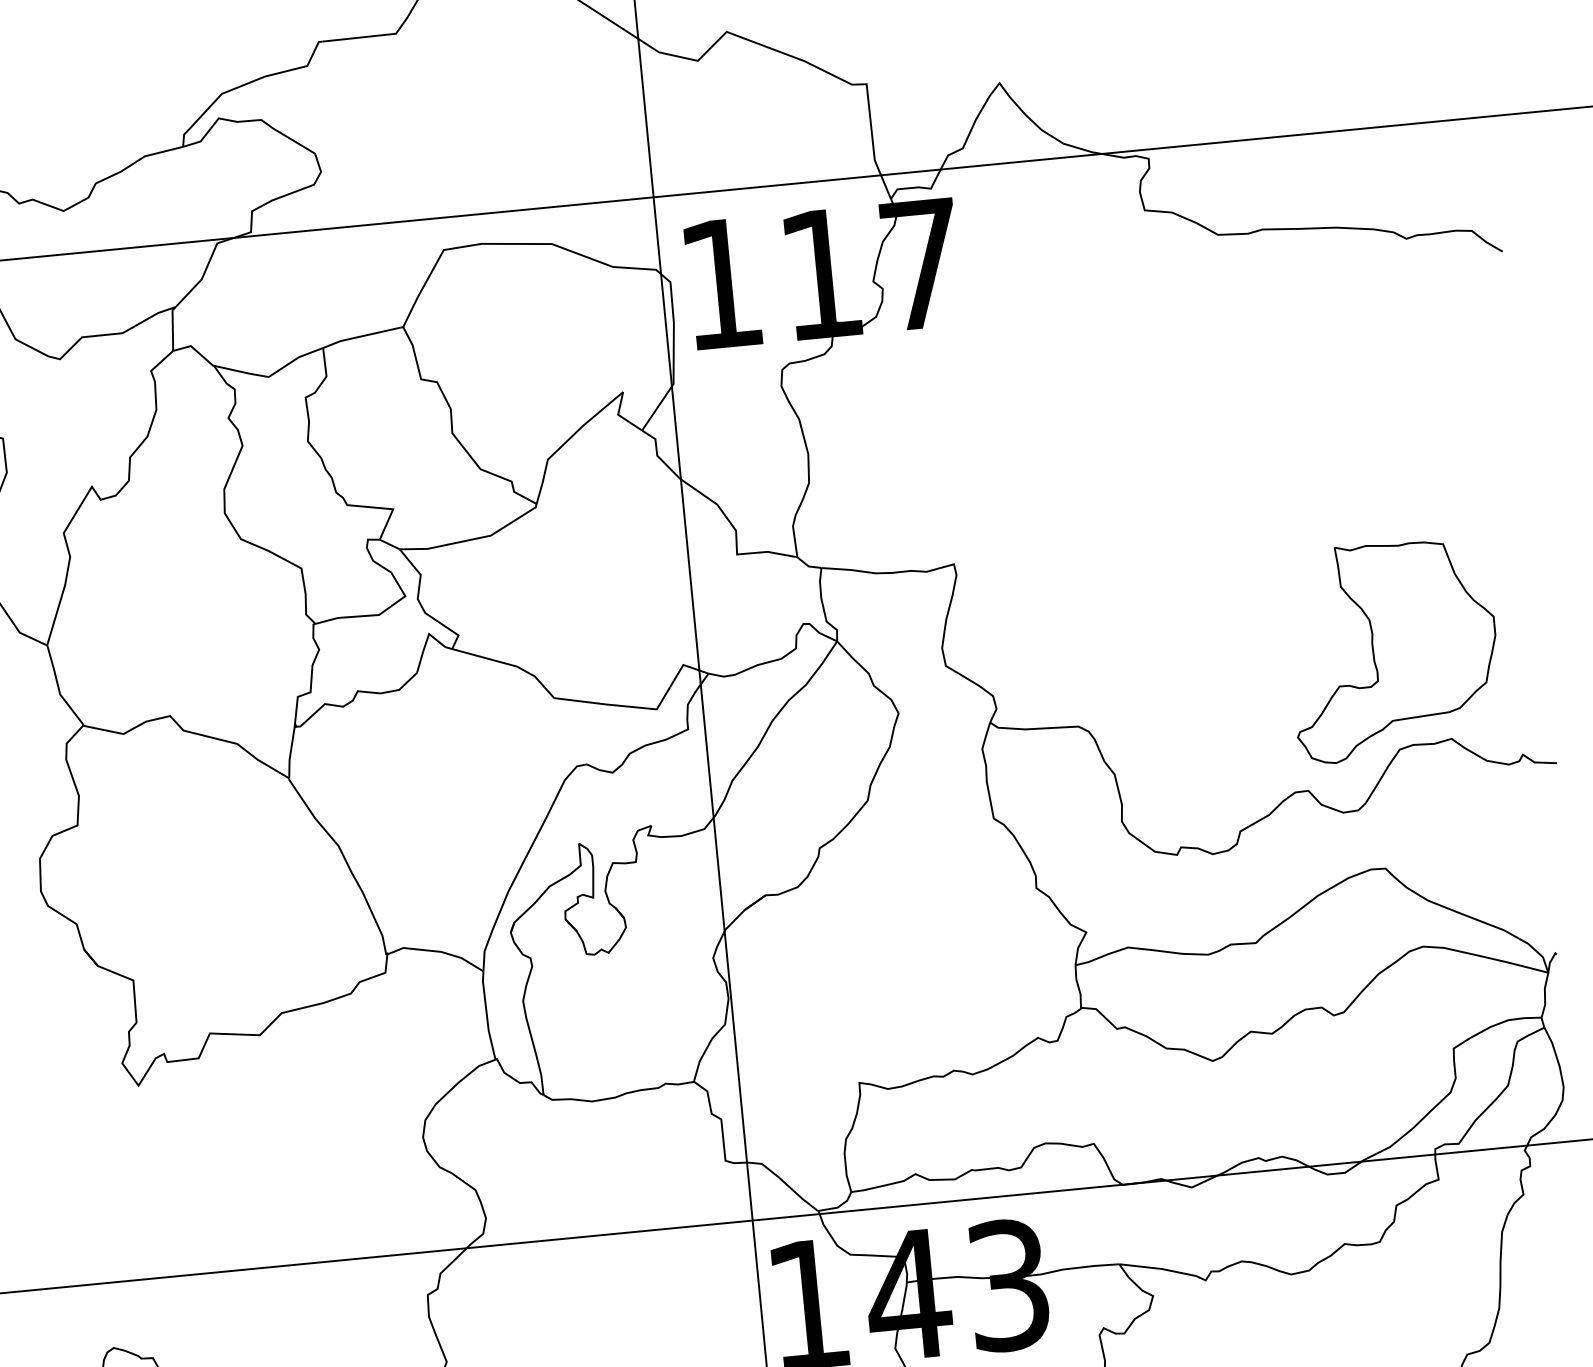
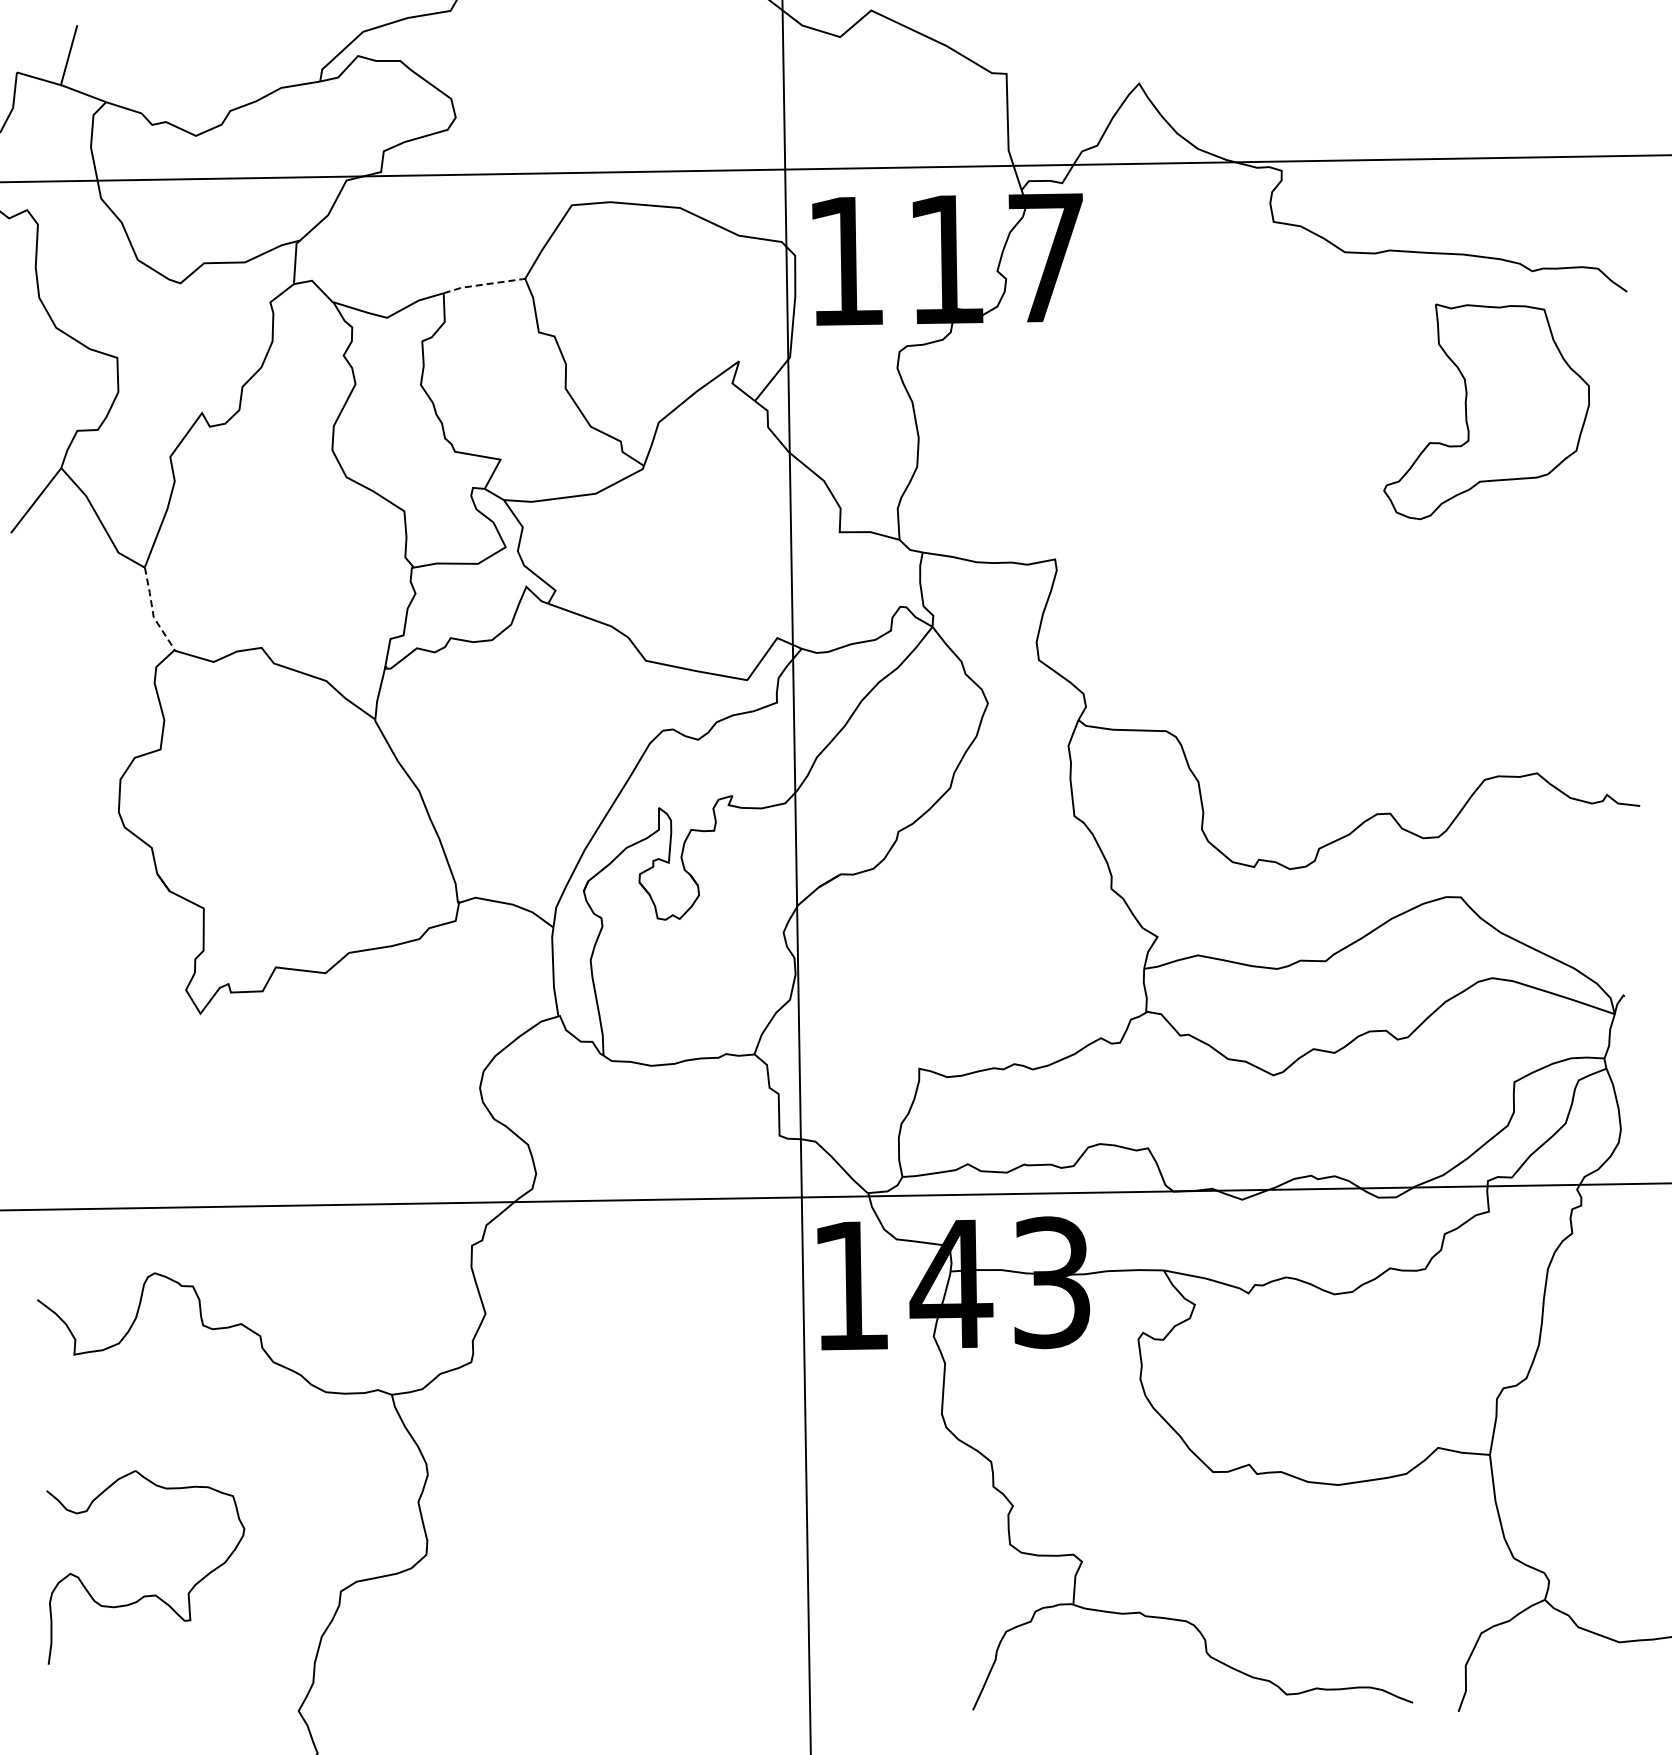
line: (361, 336) -> (482, 284), solid -> dashed
part: (1393, 650) -> (1486, 411), moved
line: (58, 688) -> (152, 611), solid -> dashed

